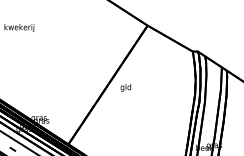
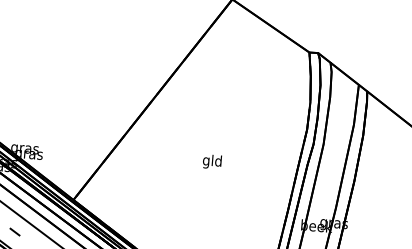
text: (125, 87) -> (211, 161), moved

